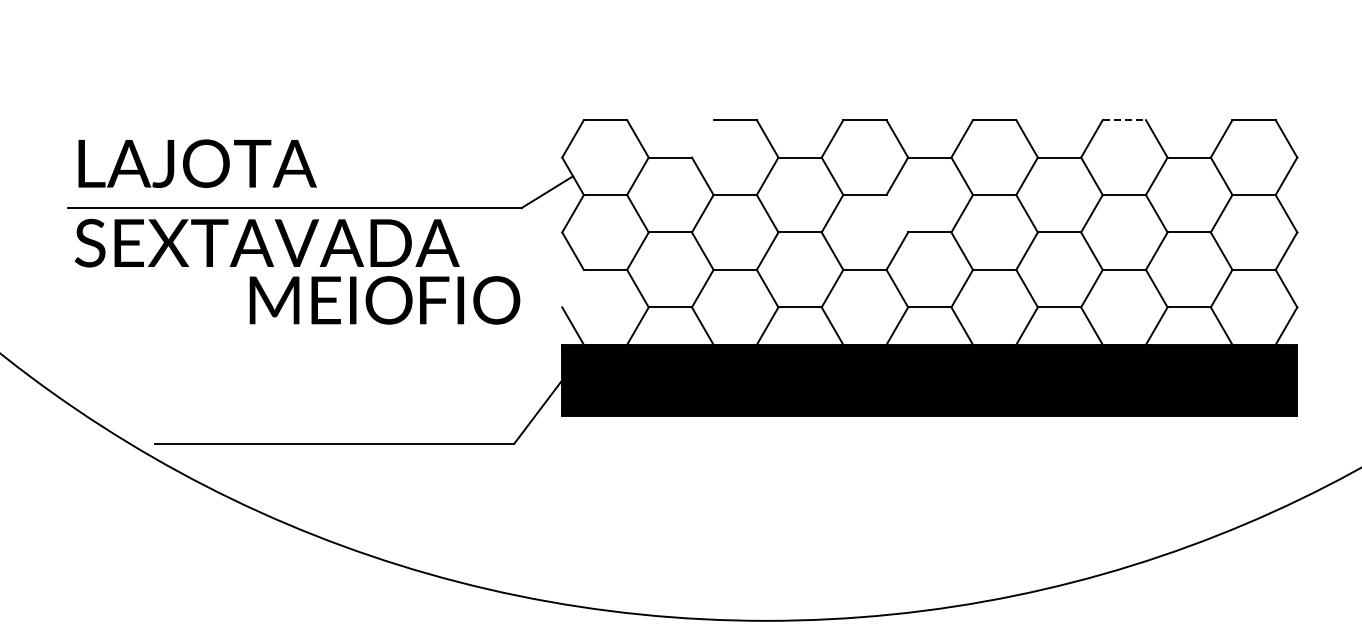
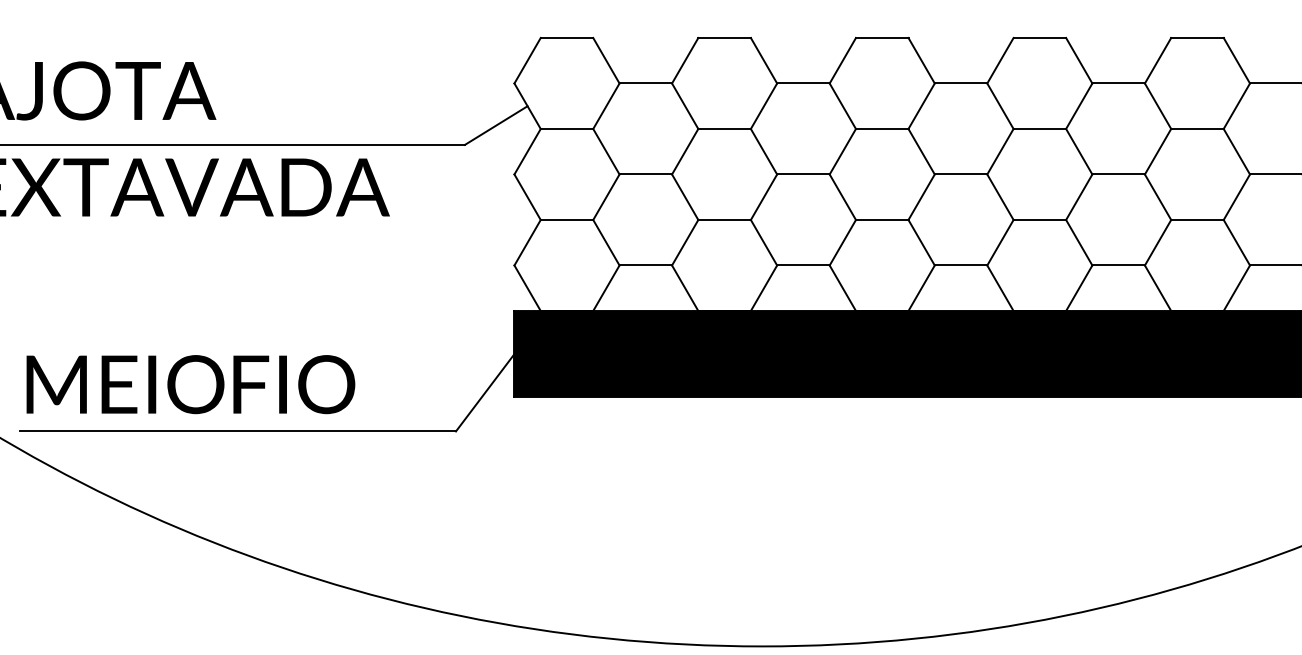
line: (1124, 120) -> (1197, 38), dashed -> solid
line: (702, 138) -> (684, 60), added
line: (897, 213) -> (921, 151), added
line: (572, 288) -> (526, 242), added
text: (384, 300) -> (190, 384), moved

